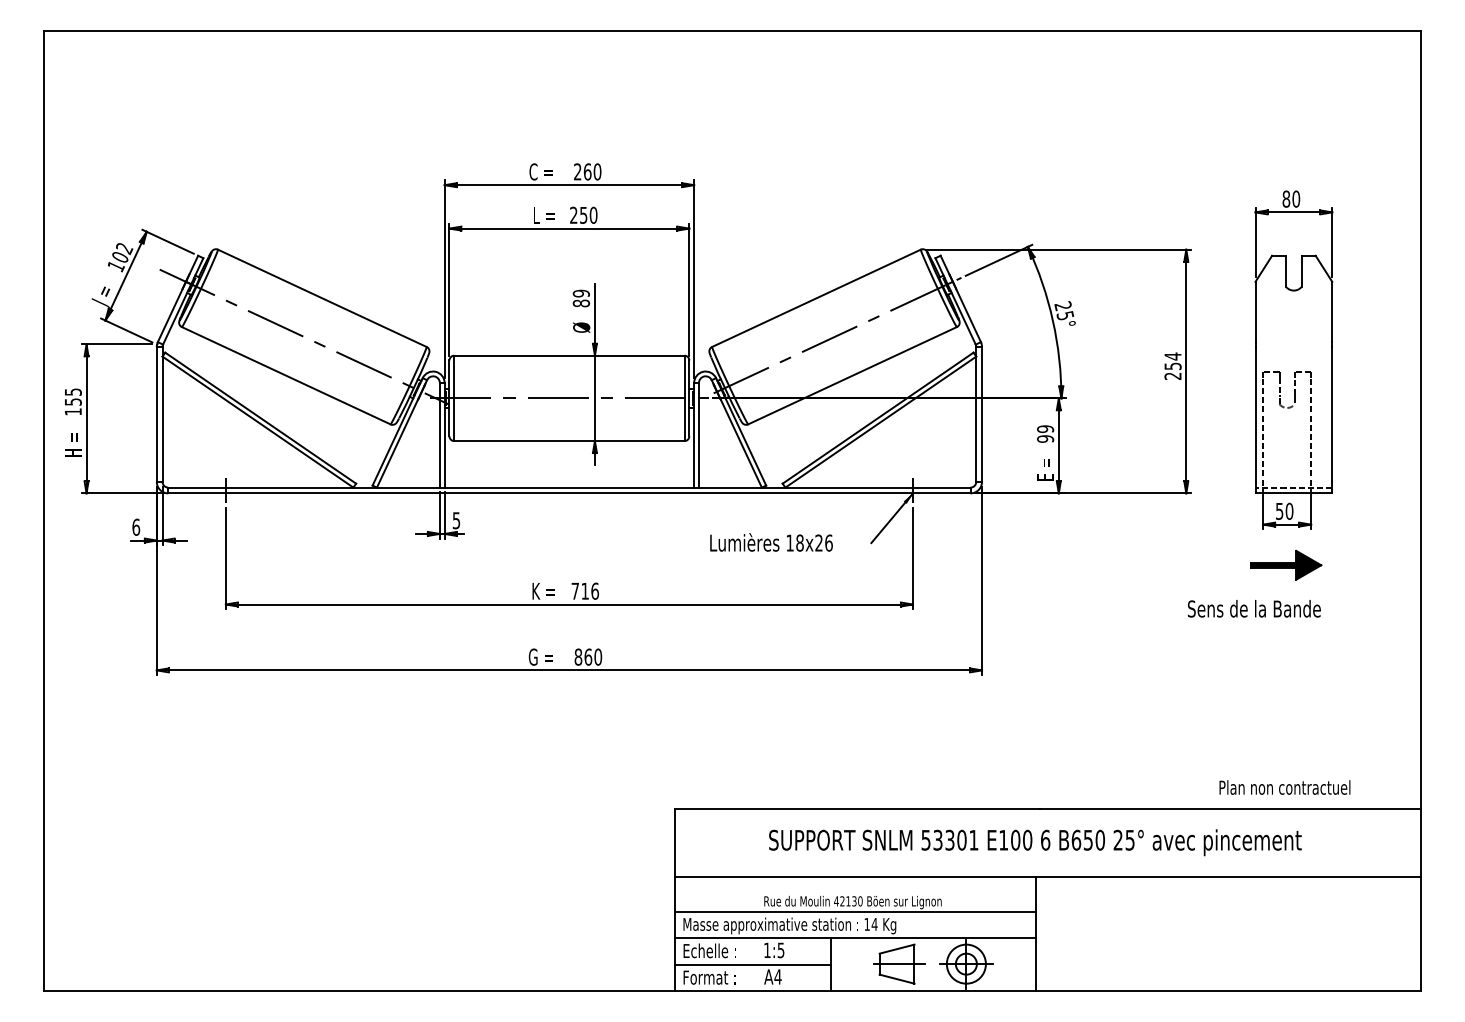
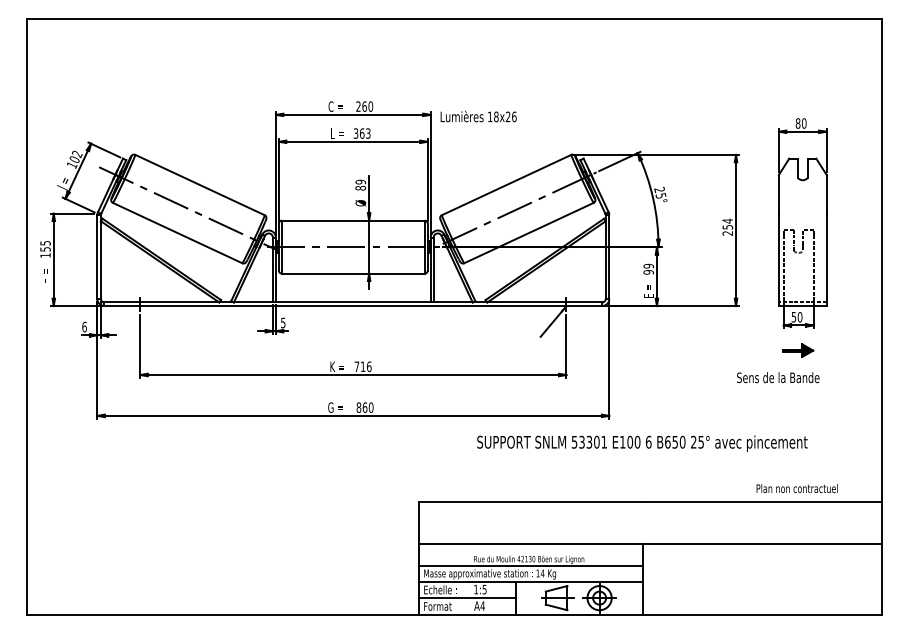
text: (582, 215) -> (361, 133), 250 -> 363
text: (771, 542) -> (478, 116), moved
part: (1285, 564) -> (797, 350), size x0.7
text: (1035, 842) -> (642, 443), moved

